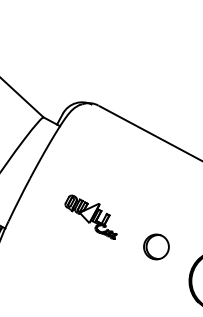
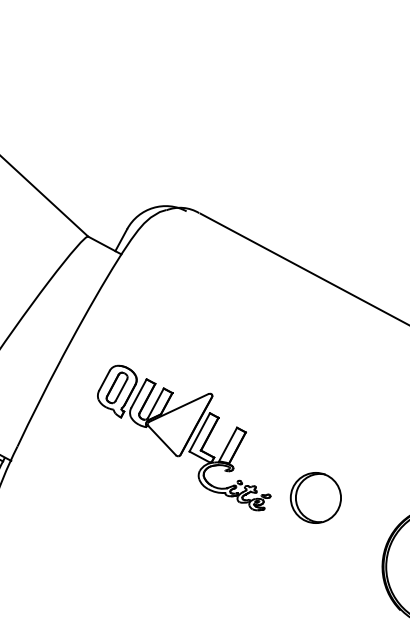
part: (90, 216) -> (182, 436), size x1.67

